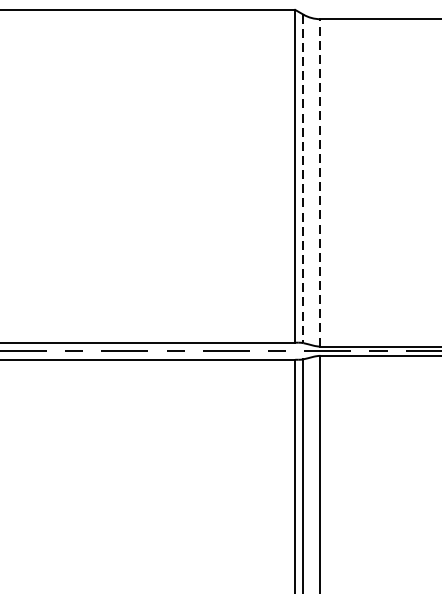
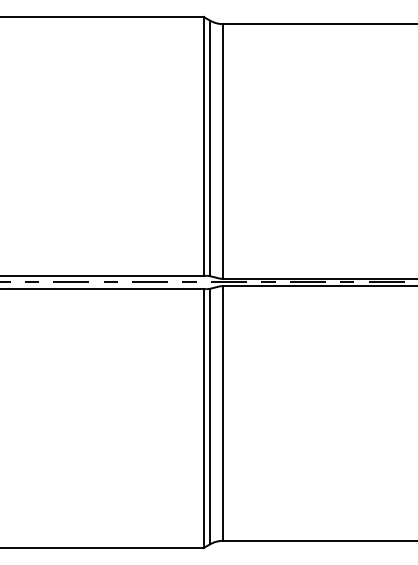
line: (304, 179) -> (210, 148), dashed -> solid
line: (320, 182) -> (223, 151), dashed -> solid

